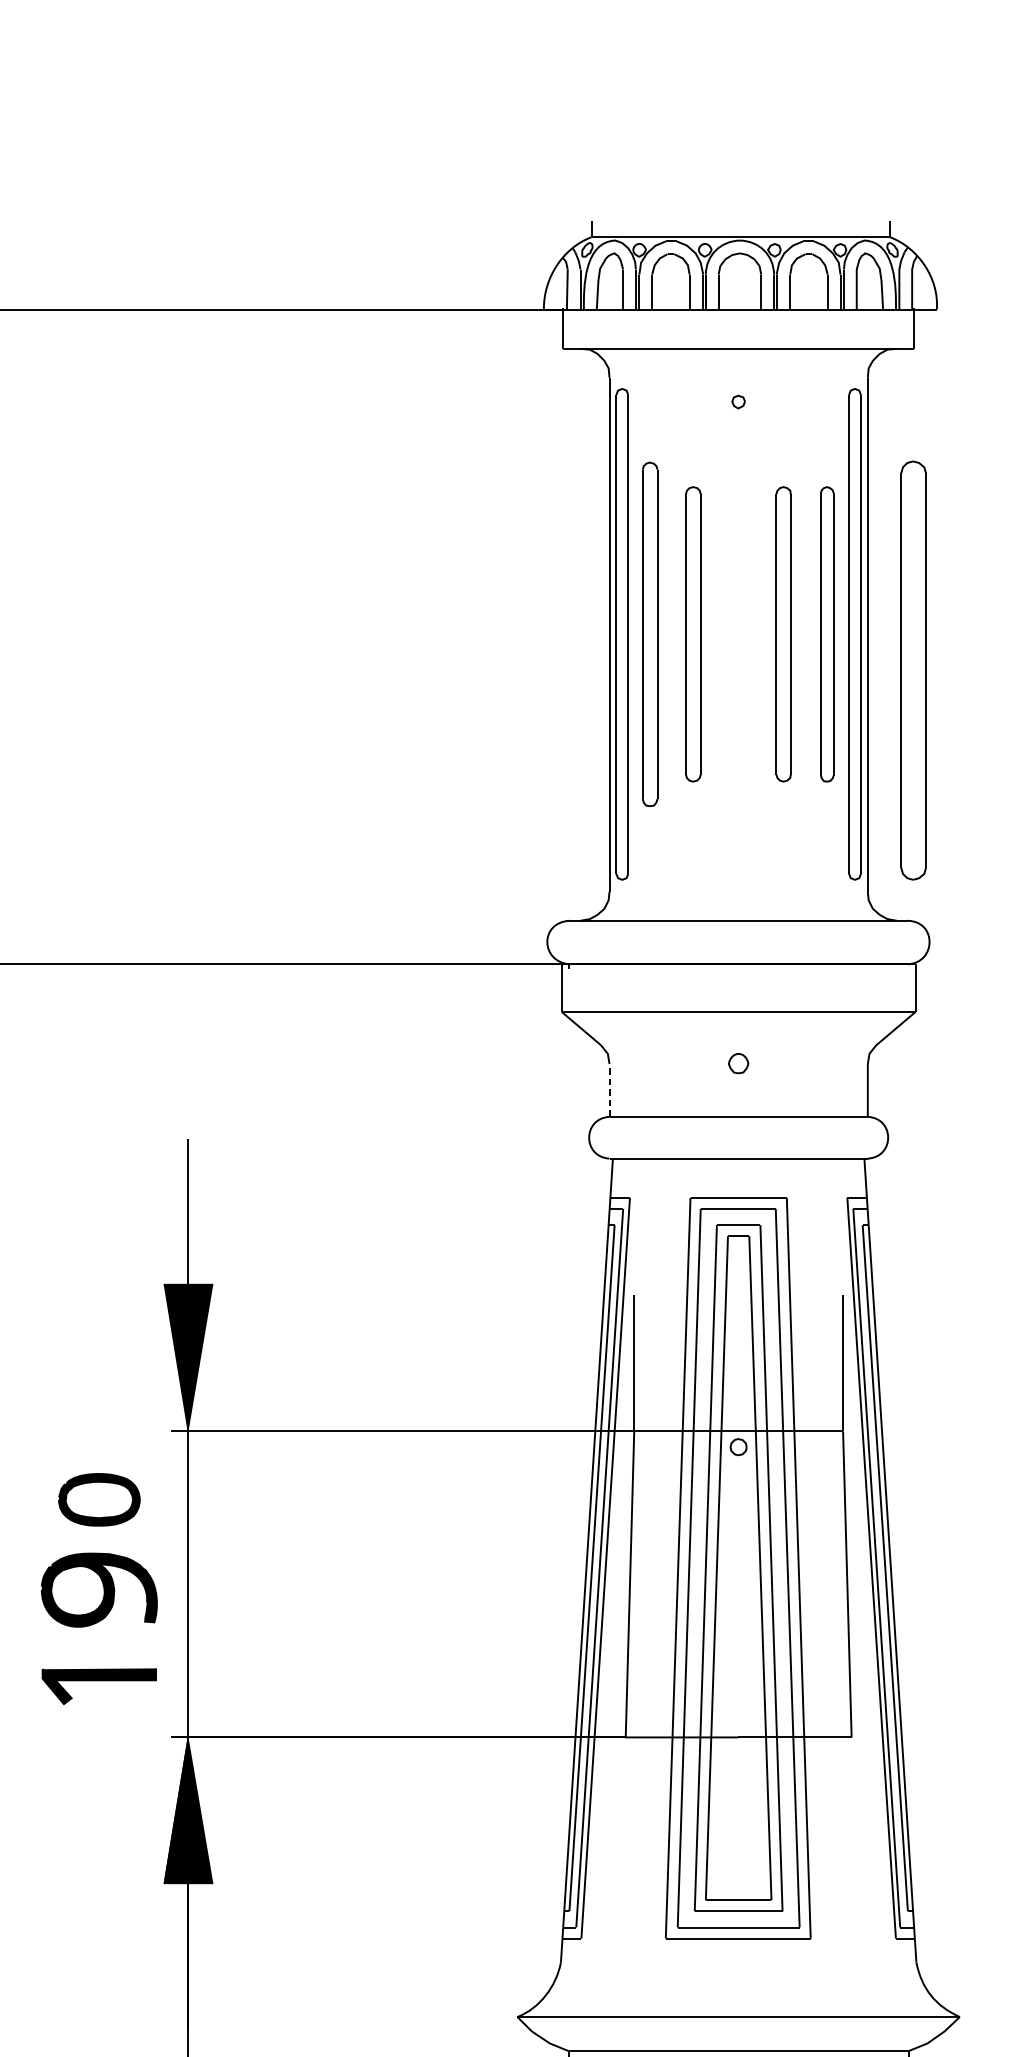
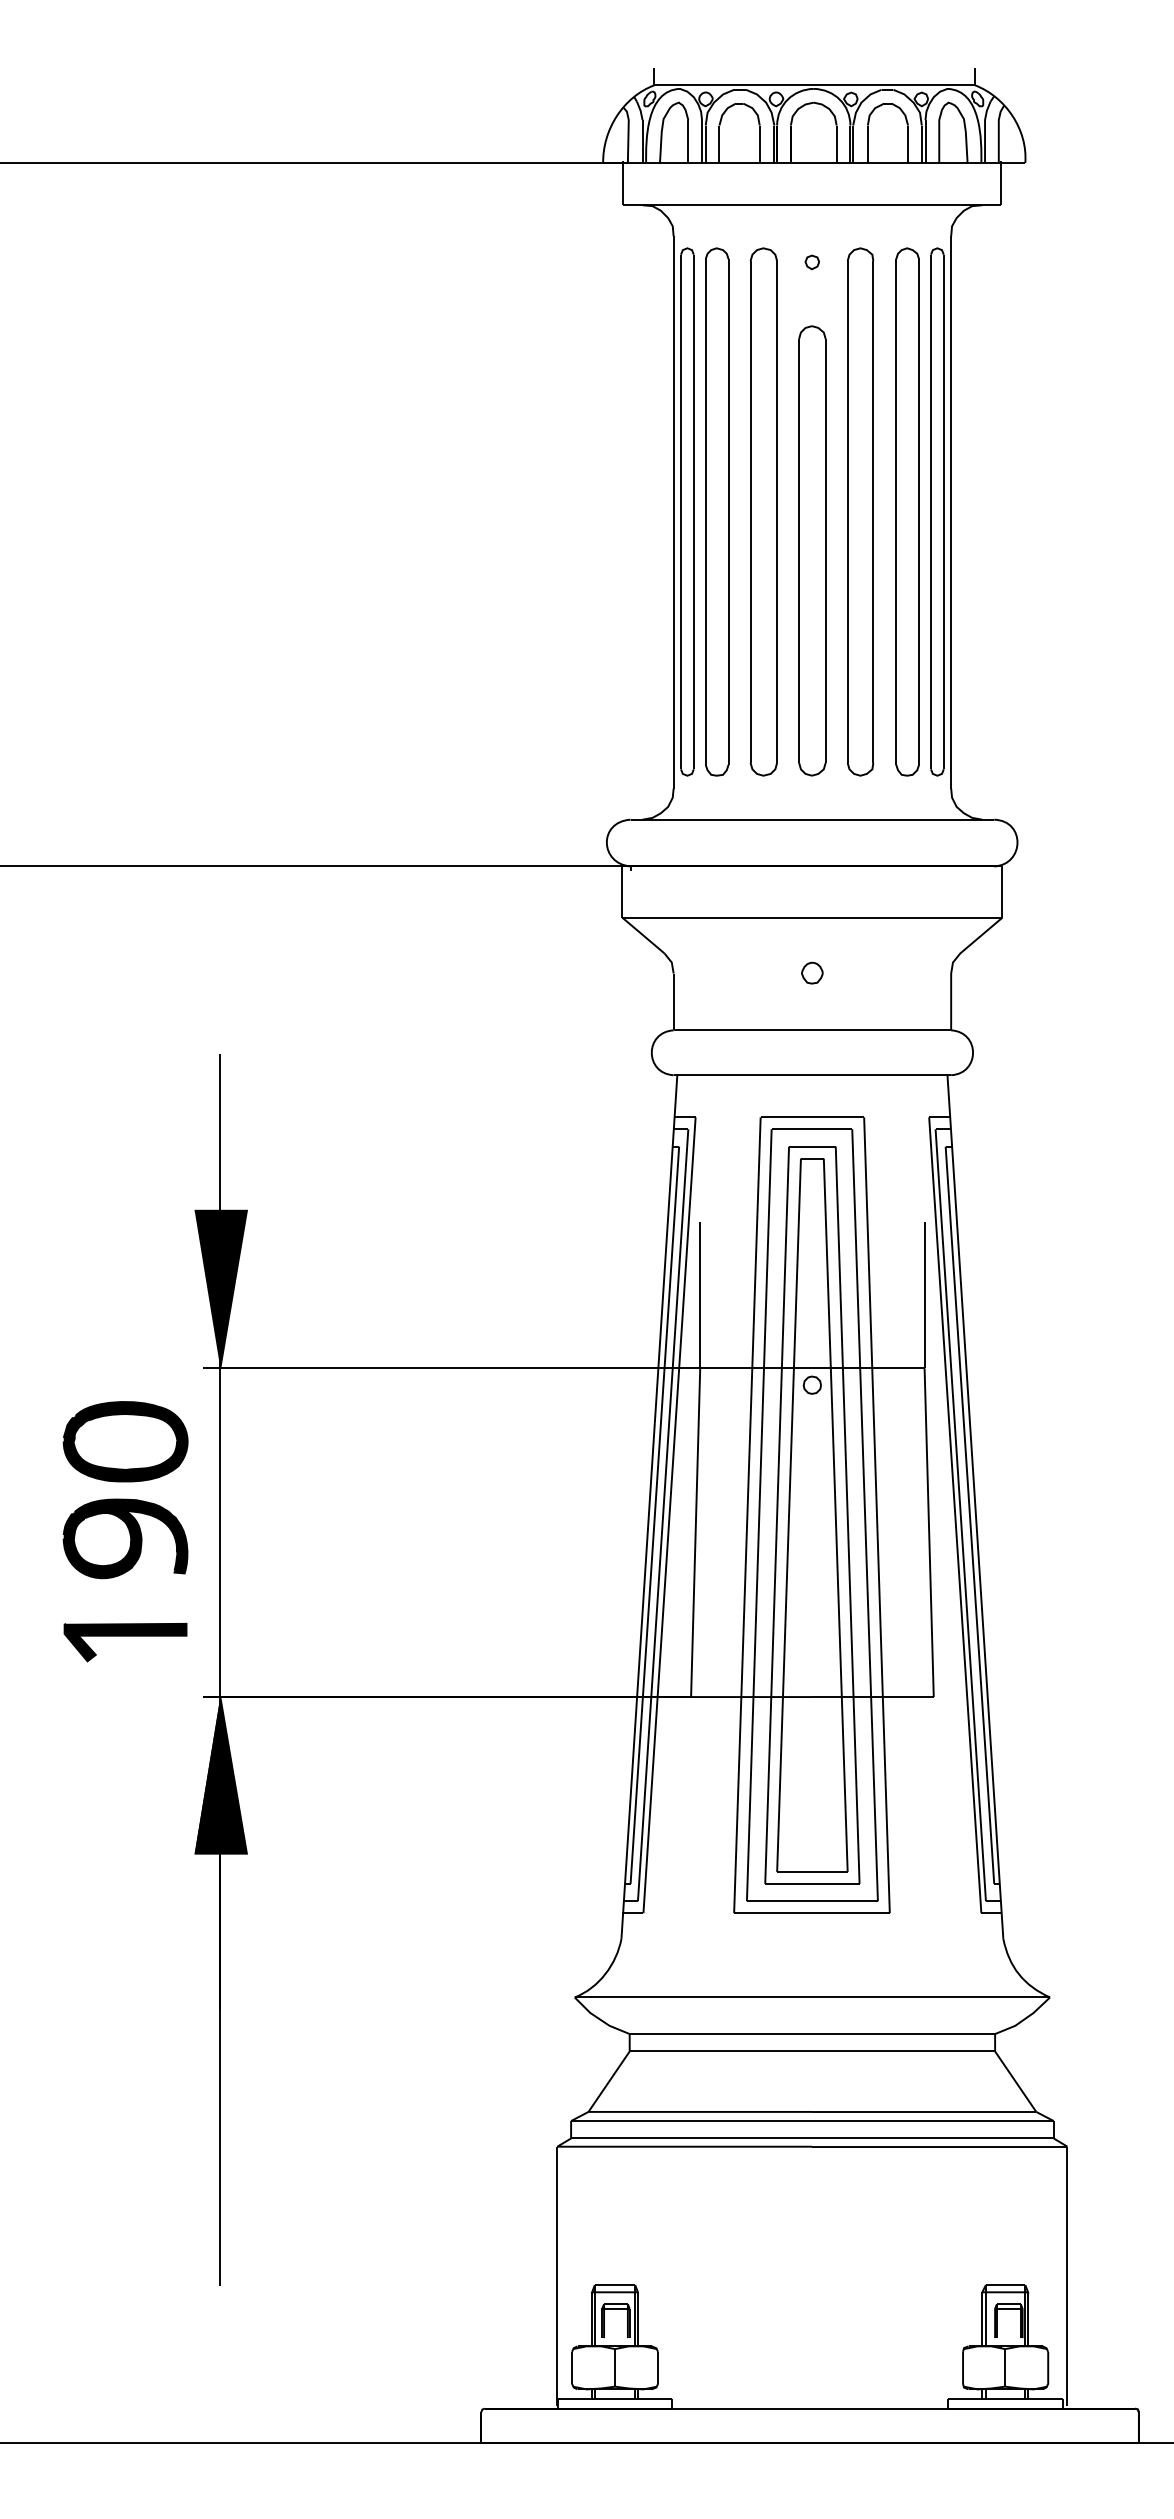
part: (650, 633) -> (717, 511), size x1.43
part: (693, 633) -> (763, 511), size x1.67
part: (783, 633) -> (860, 511), size x1.67
part: (827, 633) -> (907, 511), size x1.67
part: (913, 670) -> (812, 550), moved
line: (609, 1089) -> (673, 1001), dashed -> solid
part: (99, 1499) -> (125, 1441), size x1.43

